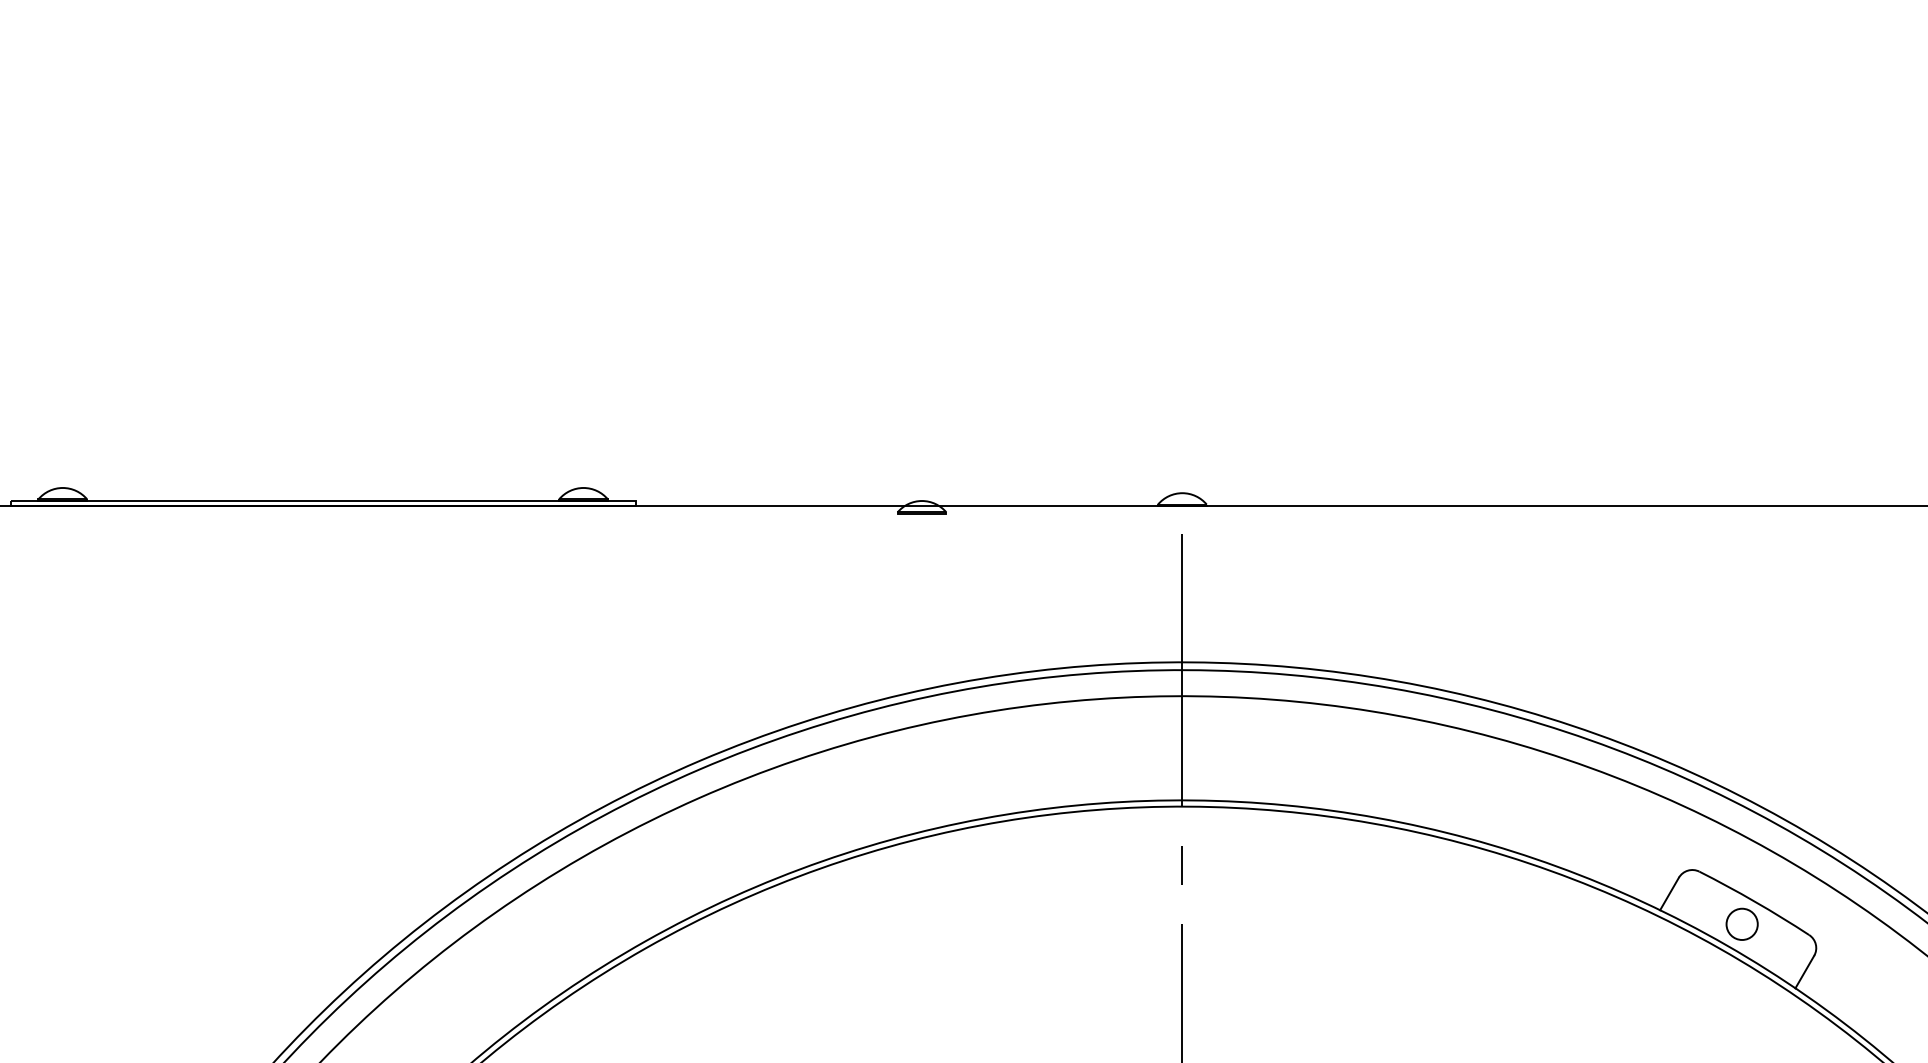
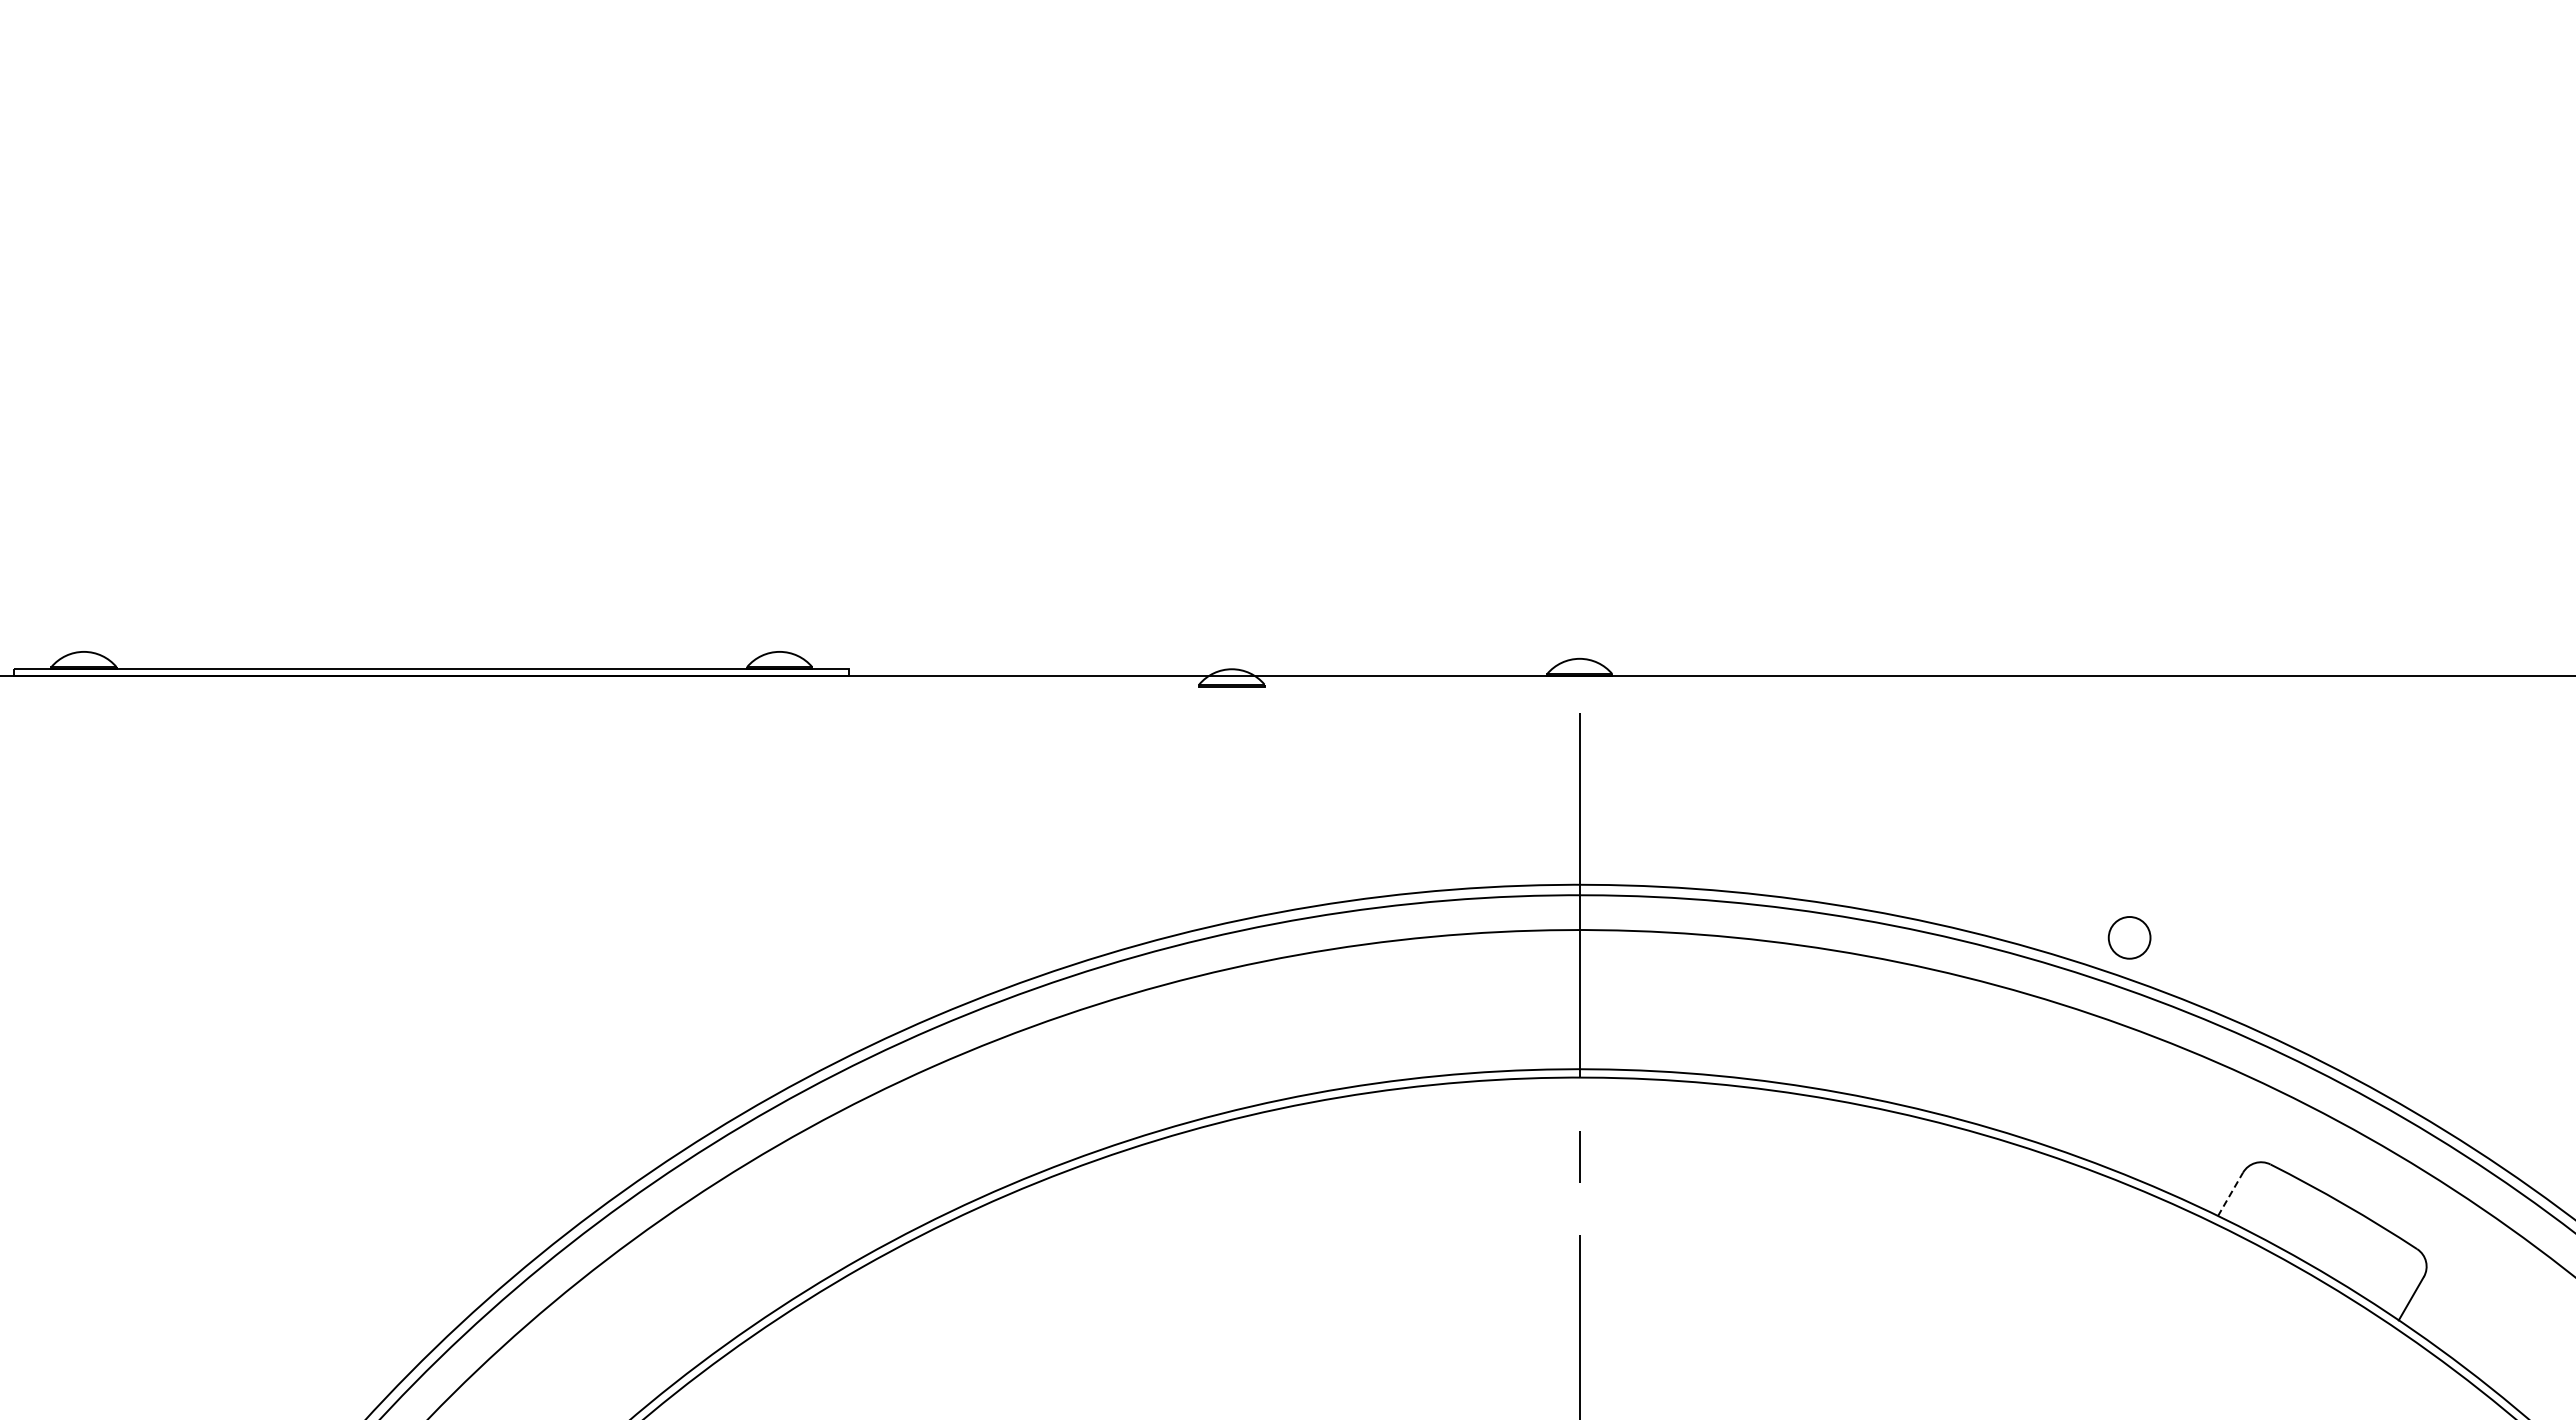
line: (1669, 893) -> (2230, 1193), solid -> dashed
circle: (1742, 924) -> (2129, 937), moved

